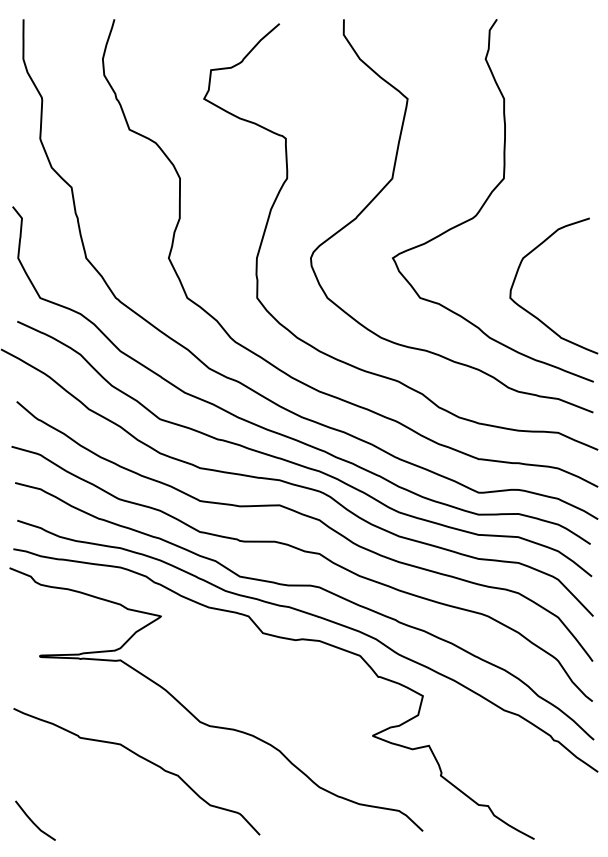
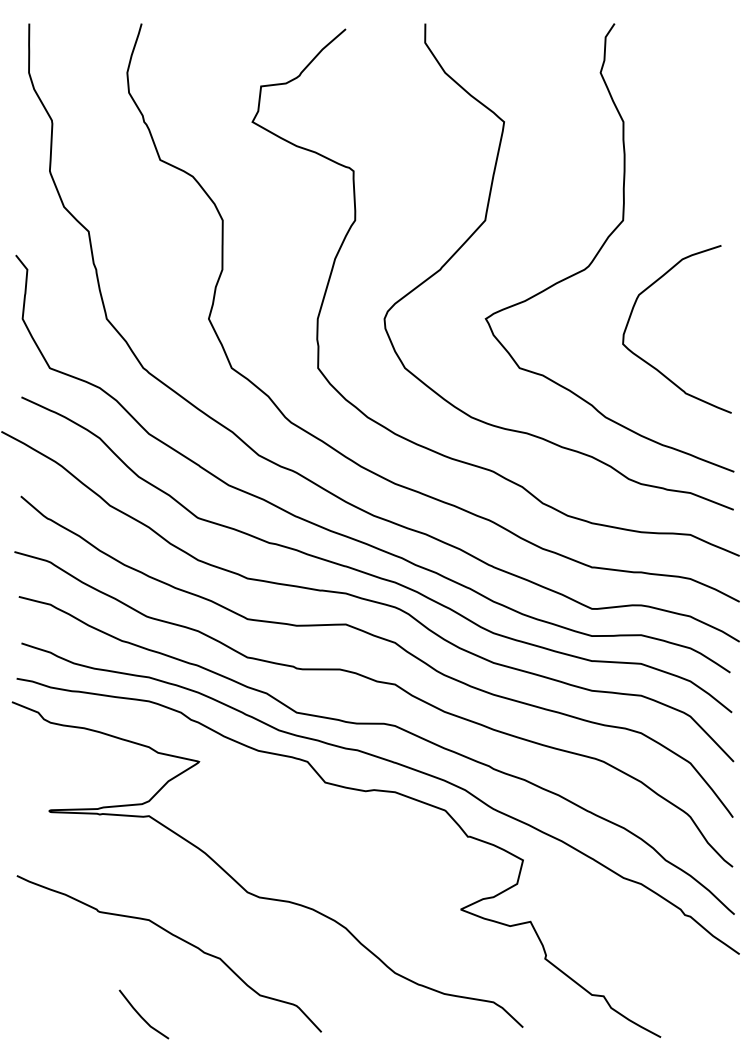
curve: (533, 314) -> (651, 364), moved
line: (33, 821) -> (141, 1015), moved

